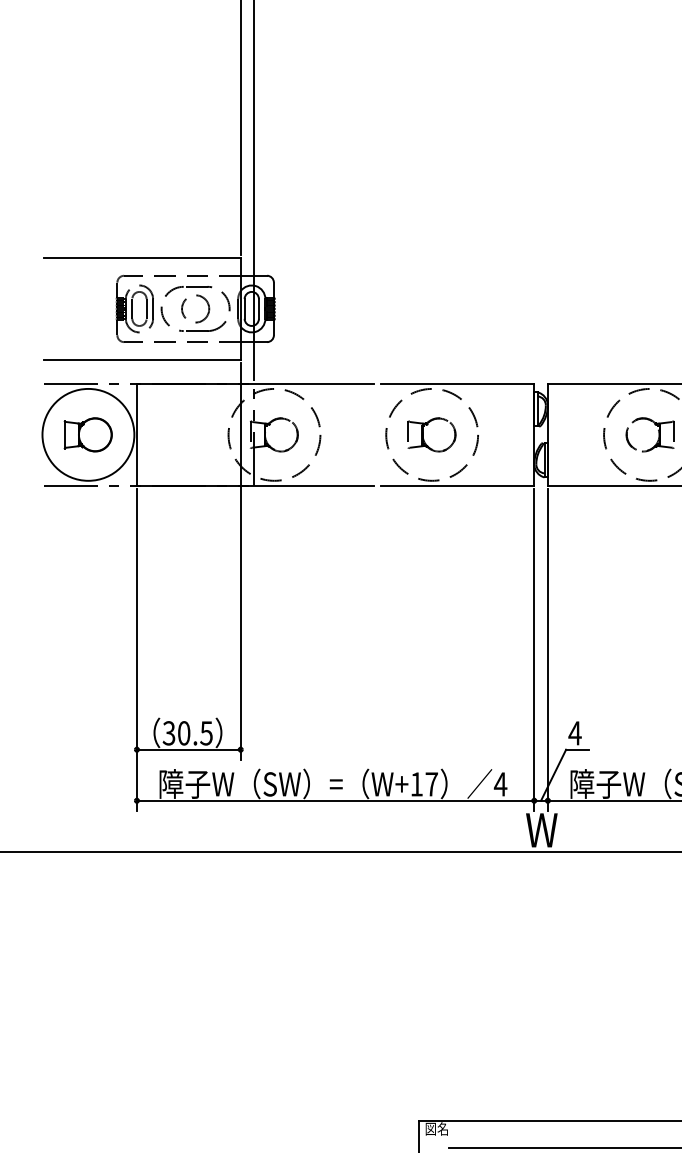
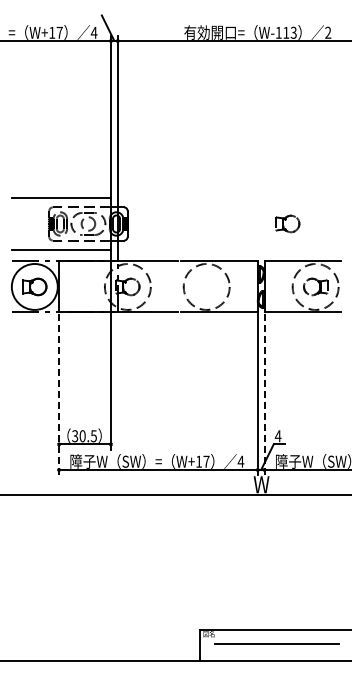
part: (431, 433) -> (287, 223), moved
line: (137, 651) -> (59, 395), solid -> dashed
line: (547, 651) -> (264, 395), solid -> dashed

